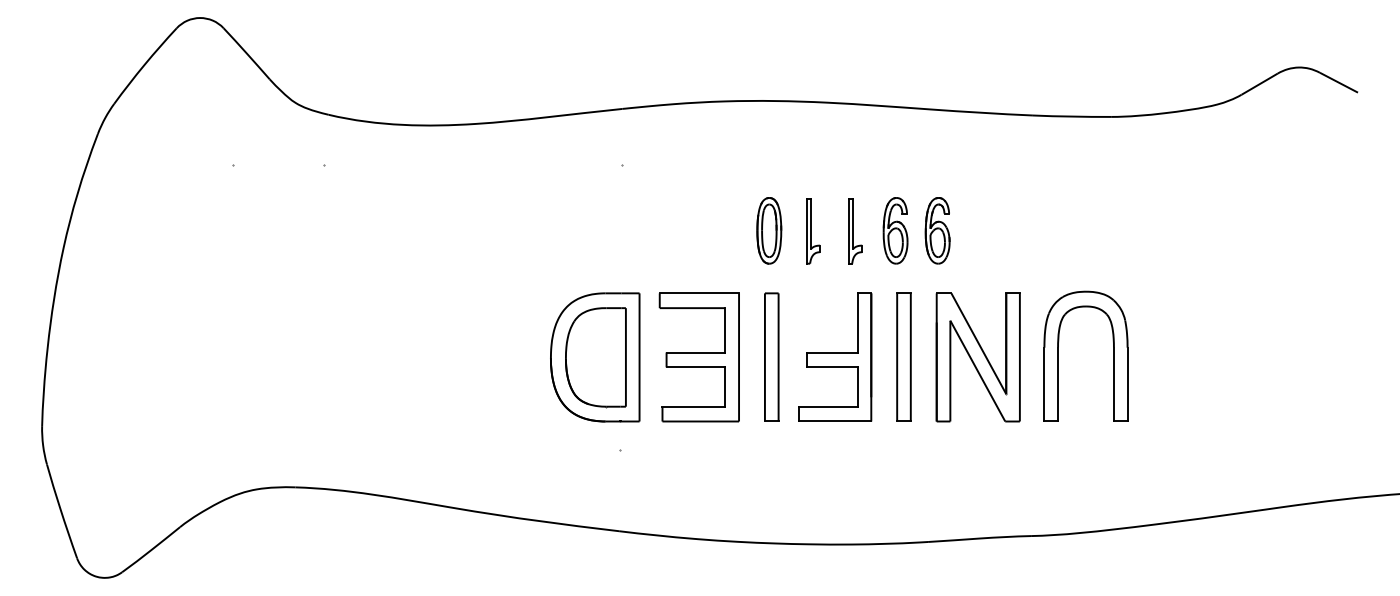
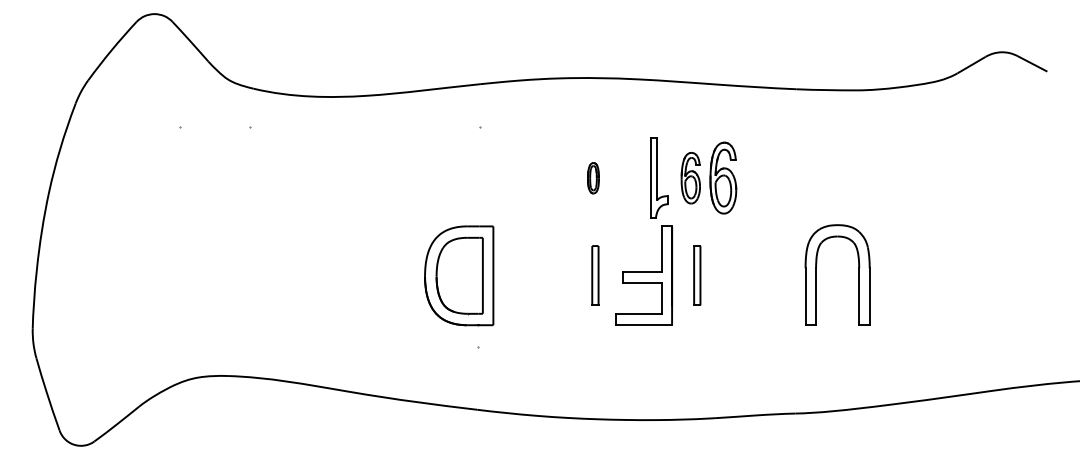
part: (769, 230) -> (593, 177), size x0.6
part: (937, 230) -> (723, 177), size x1.4
part: (813, 231) -> (627, 178), removed
part: (855, 231) -> (659, 178), size x1.6
part: (771, 356) -> (595, 275), size x0.6
part: (903, 356) -> (696, 275), size x0.6
part: (698, 357) -> (538, 275), removed
part: (977, 357) -> (753, 275), removed

